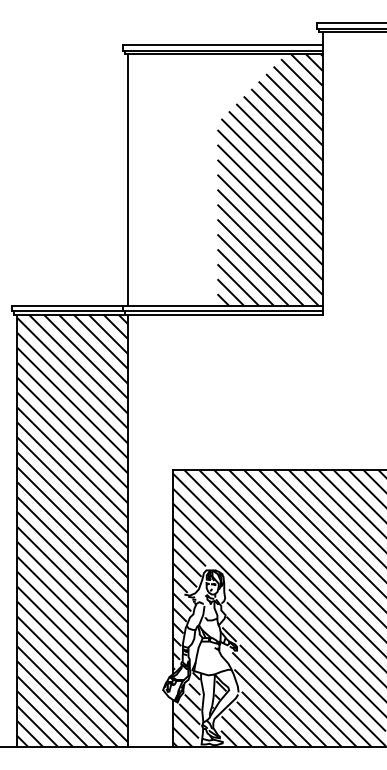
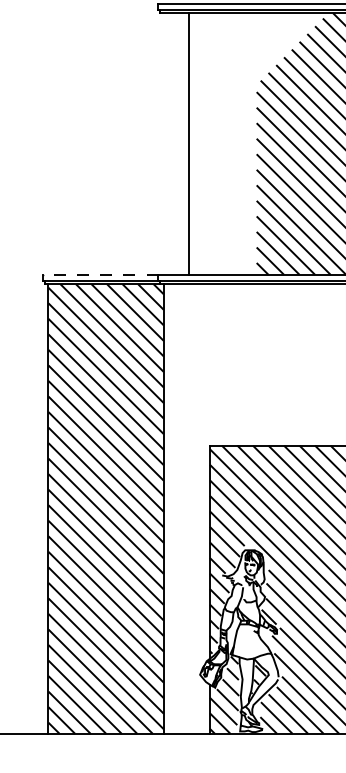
line: (128, 179) -> (189, 143), moved
line: (66, 305) -> (99, 274), solid -> dashed

